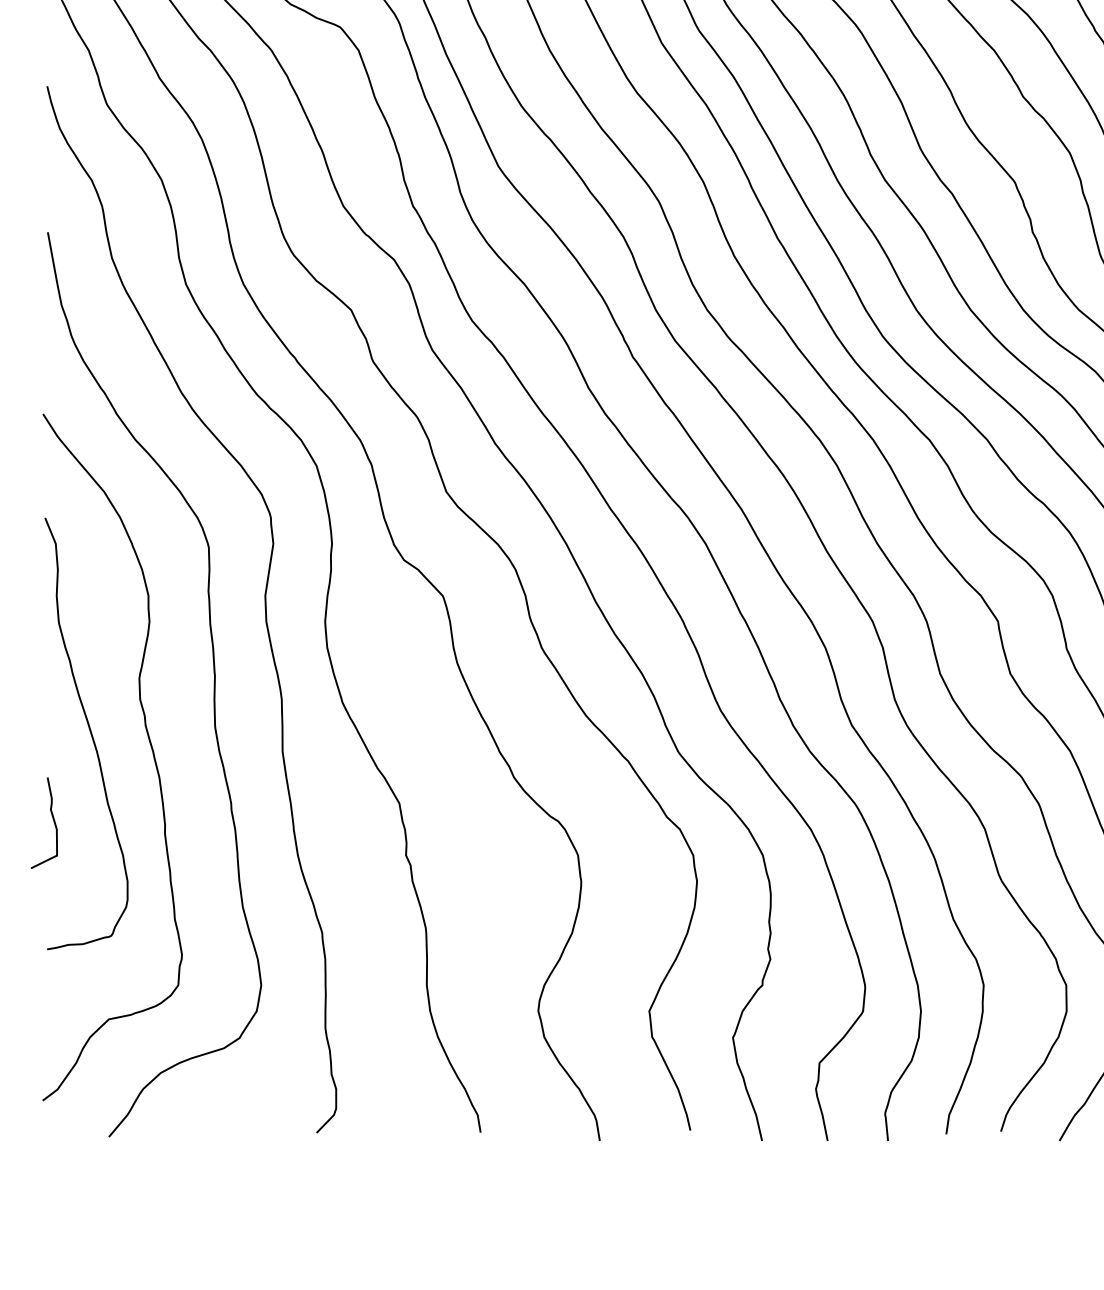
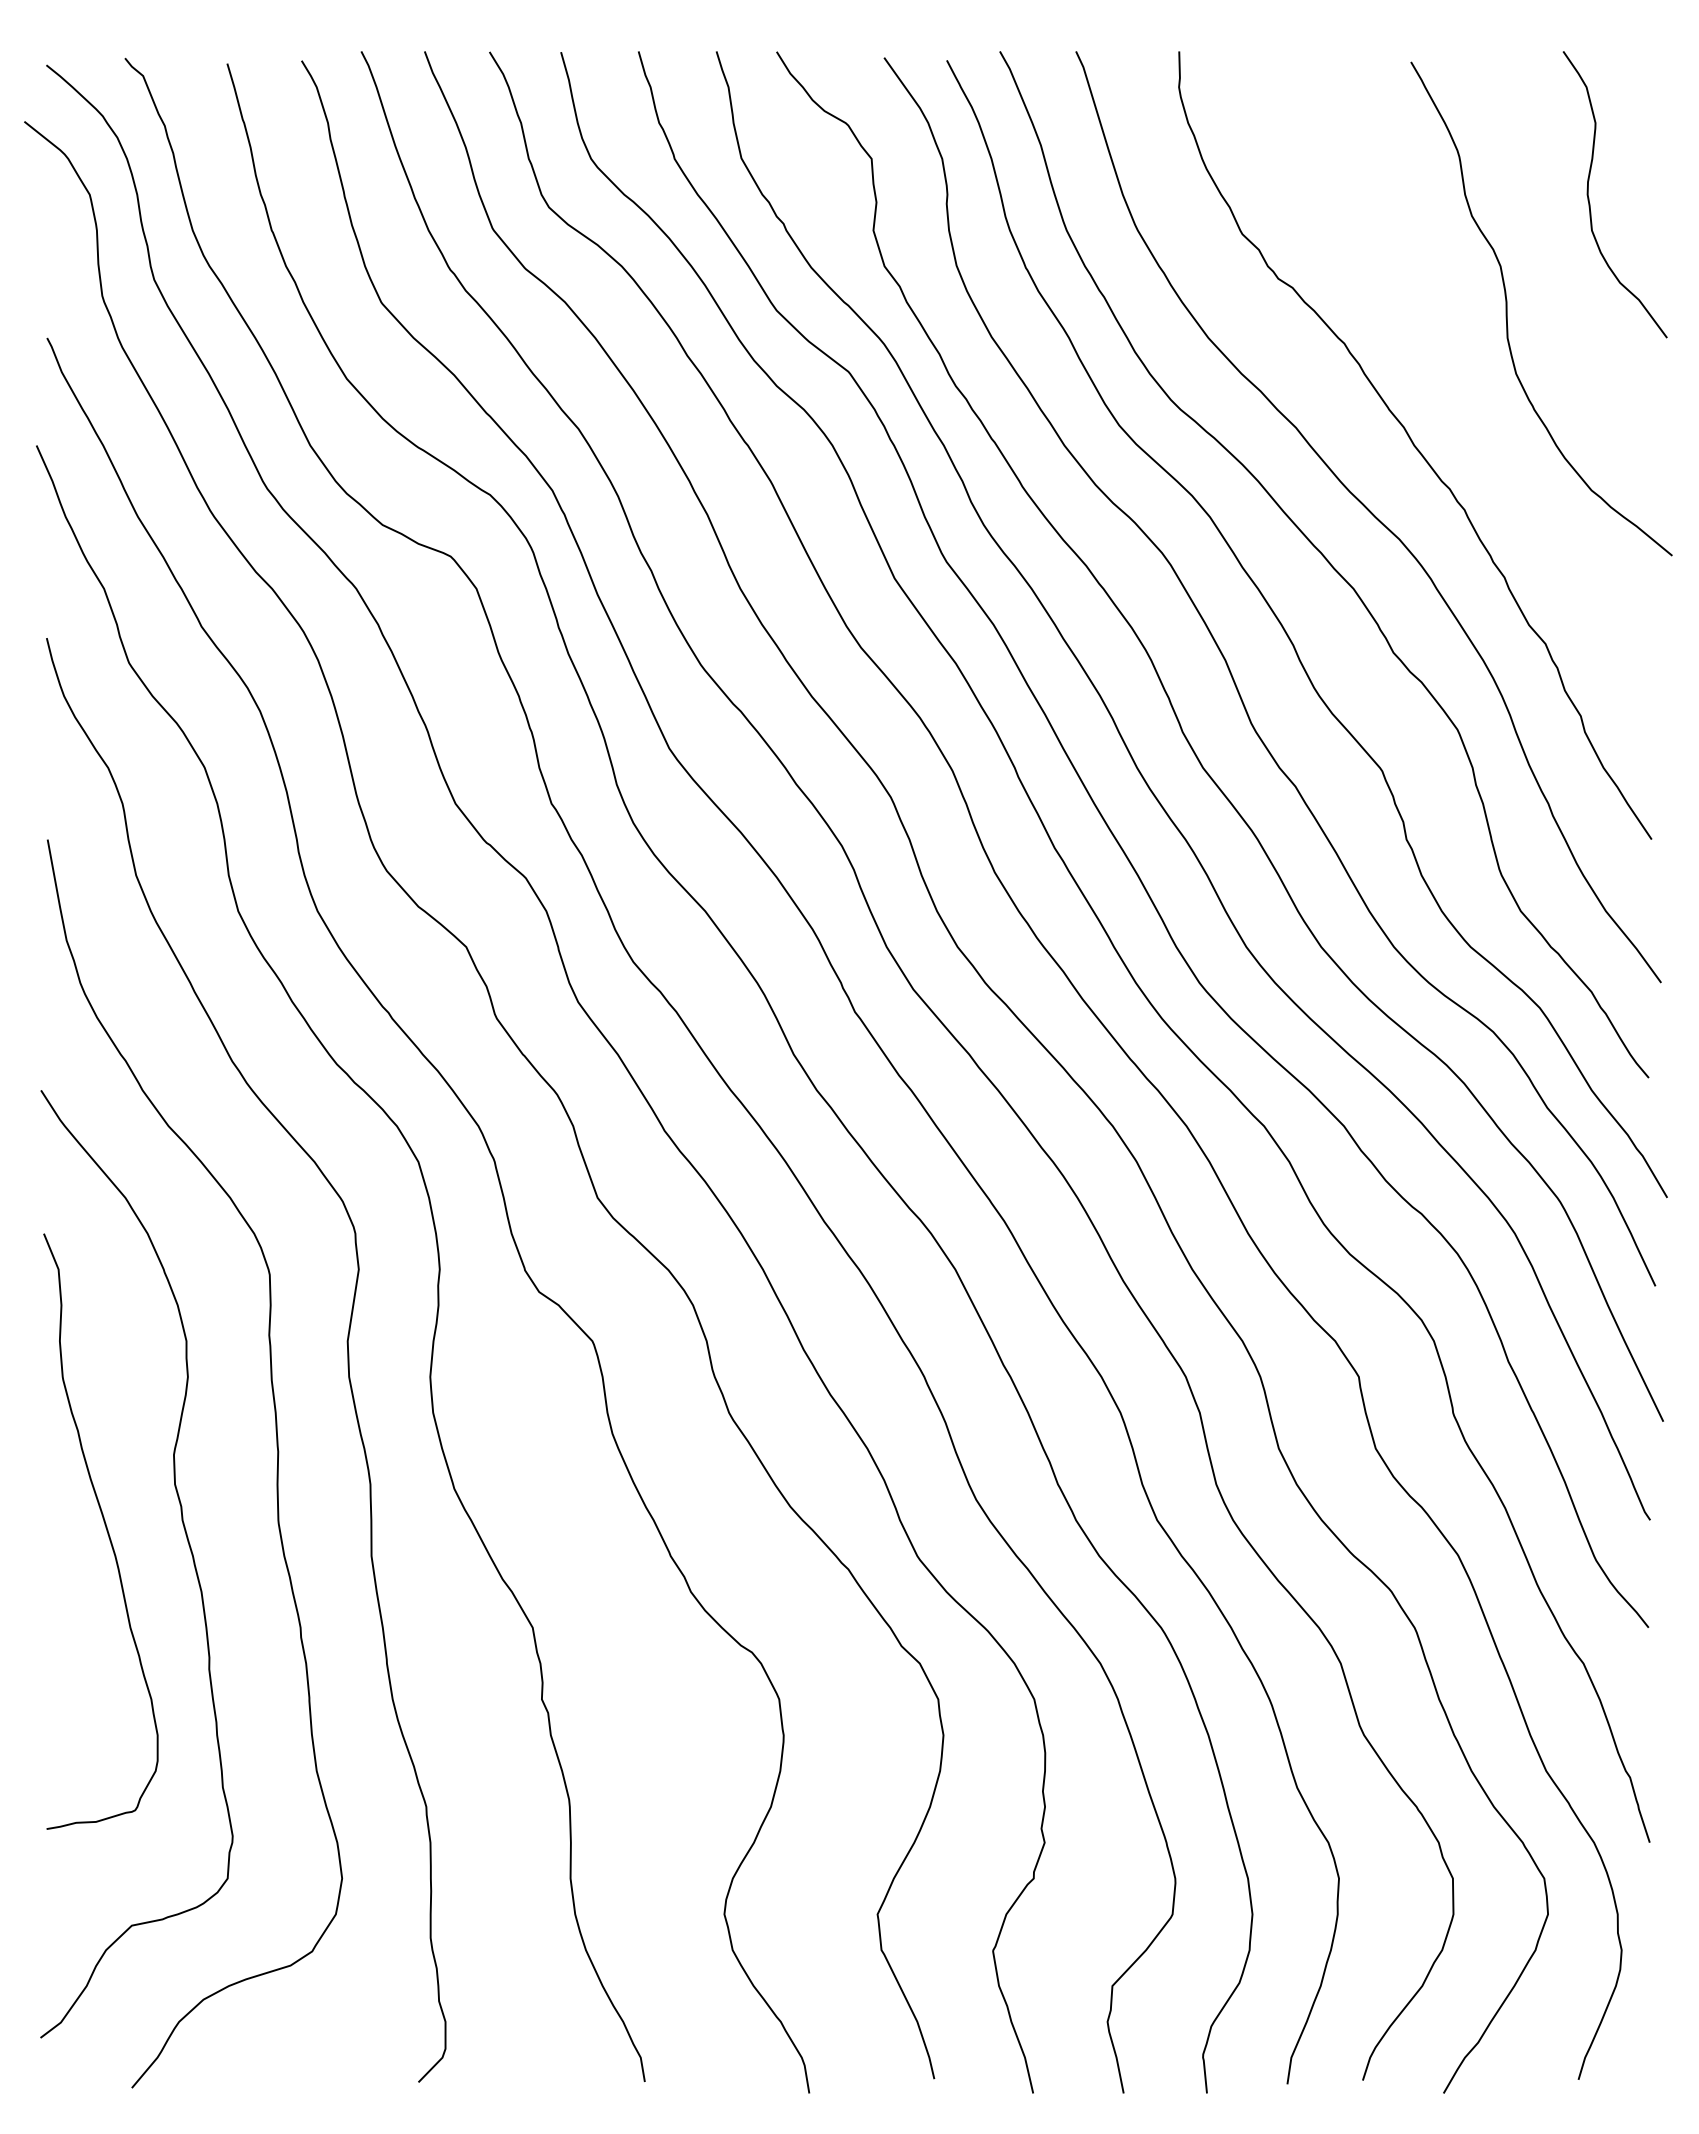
curve: (52, 819) -> (54, 1649), removed

